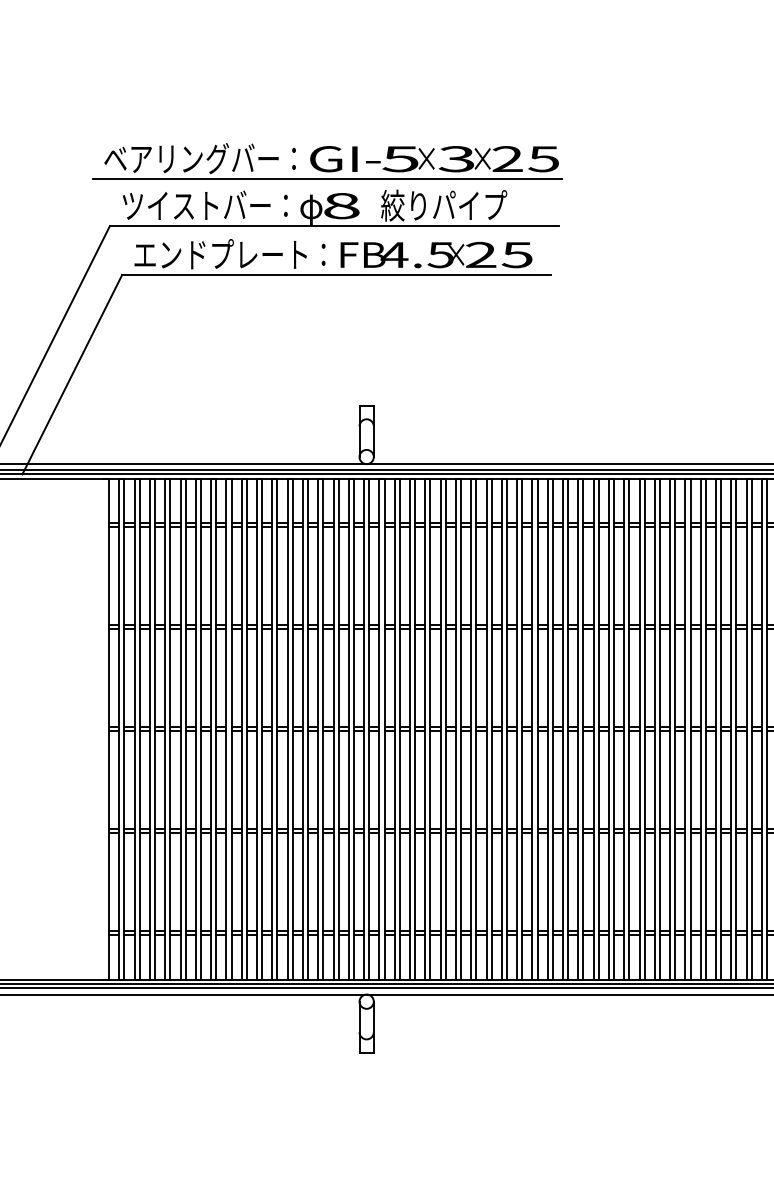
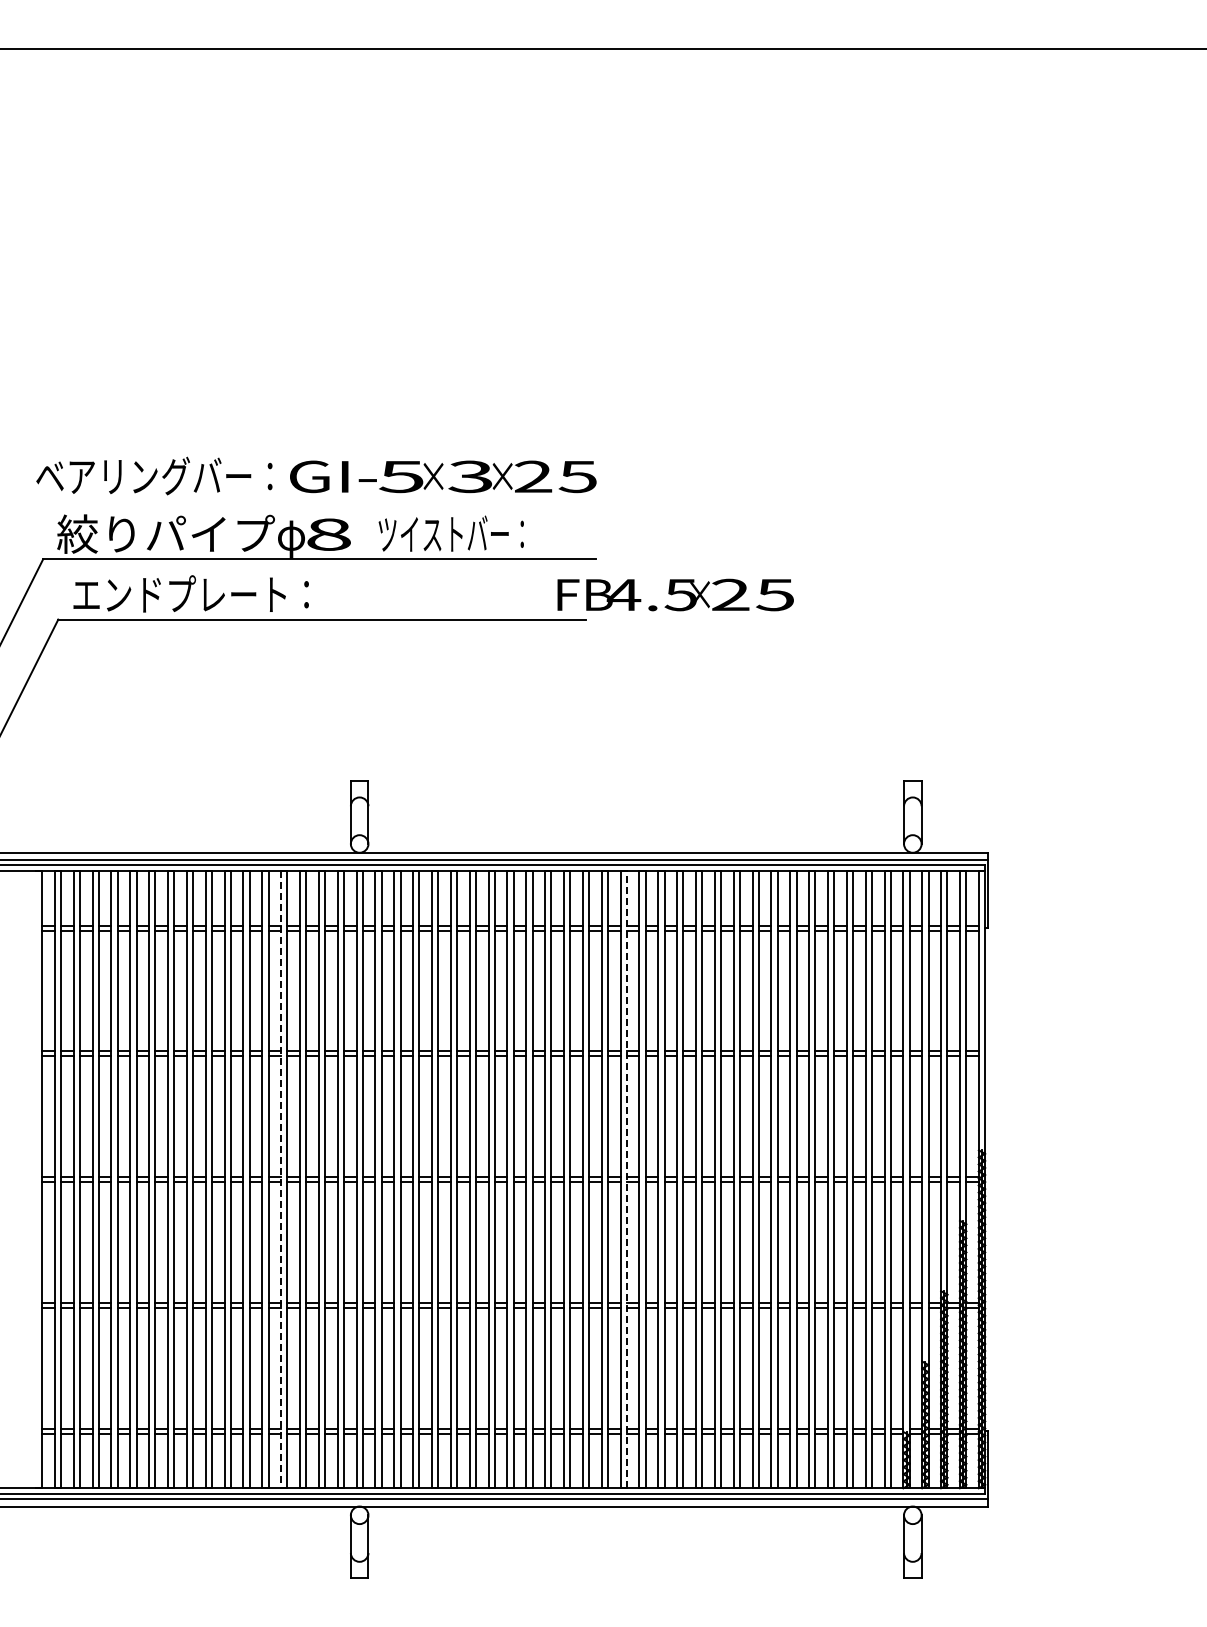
line: (326, 179) -> (310, 501), removed
text: (209, 205) -> (165, 533), ツイストバー： -> 絞りパイプ
text: (443, 205) -> (454, 533), 絞りパイプ -> ツイストバー：
text: (436, 254) -> (675, 594), moved
line: (303, 729) -> (281, 1179), solid -> dashed
line: (583, 729) -> (626, 1179), solid -> dashed

